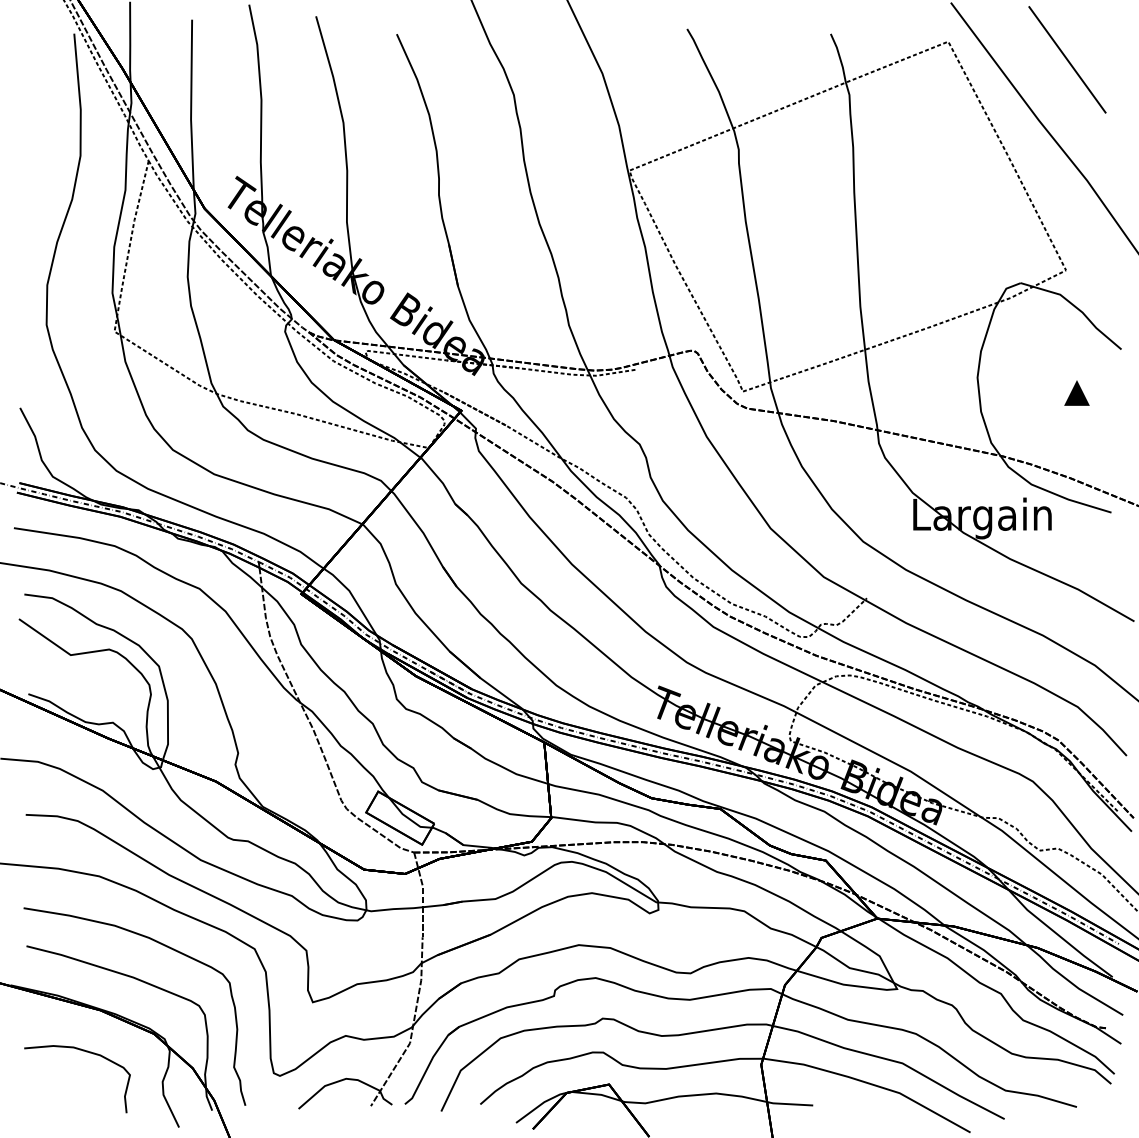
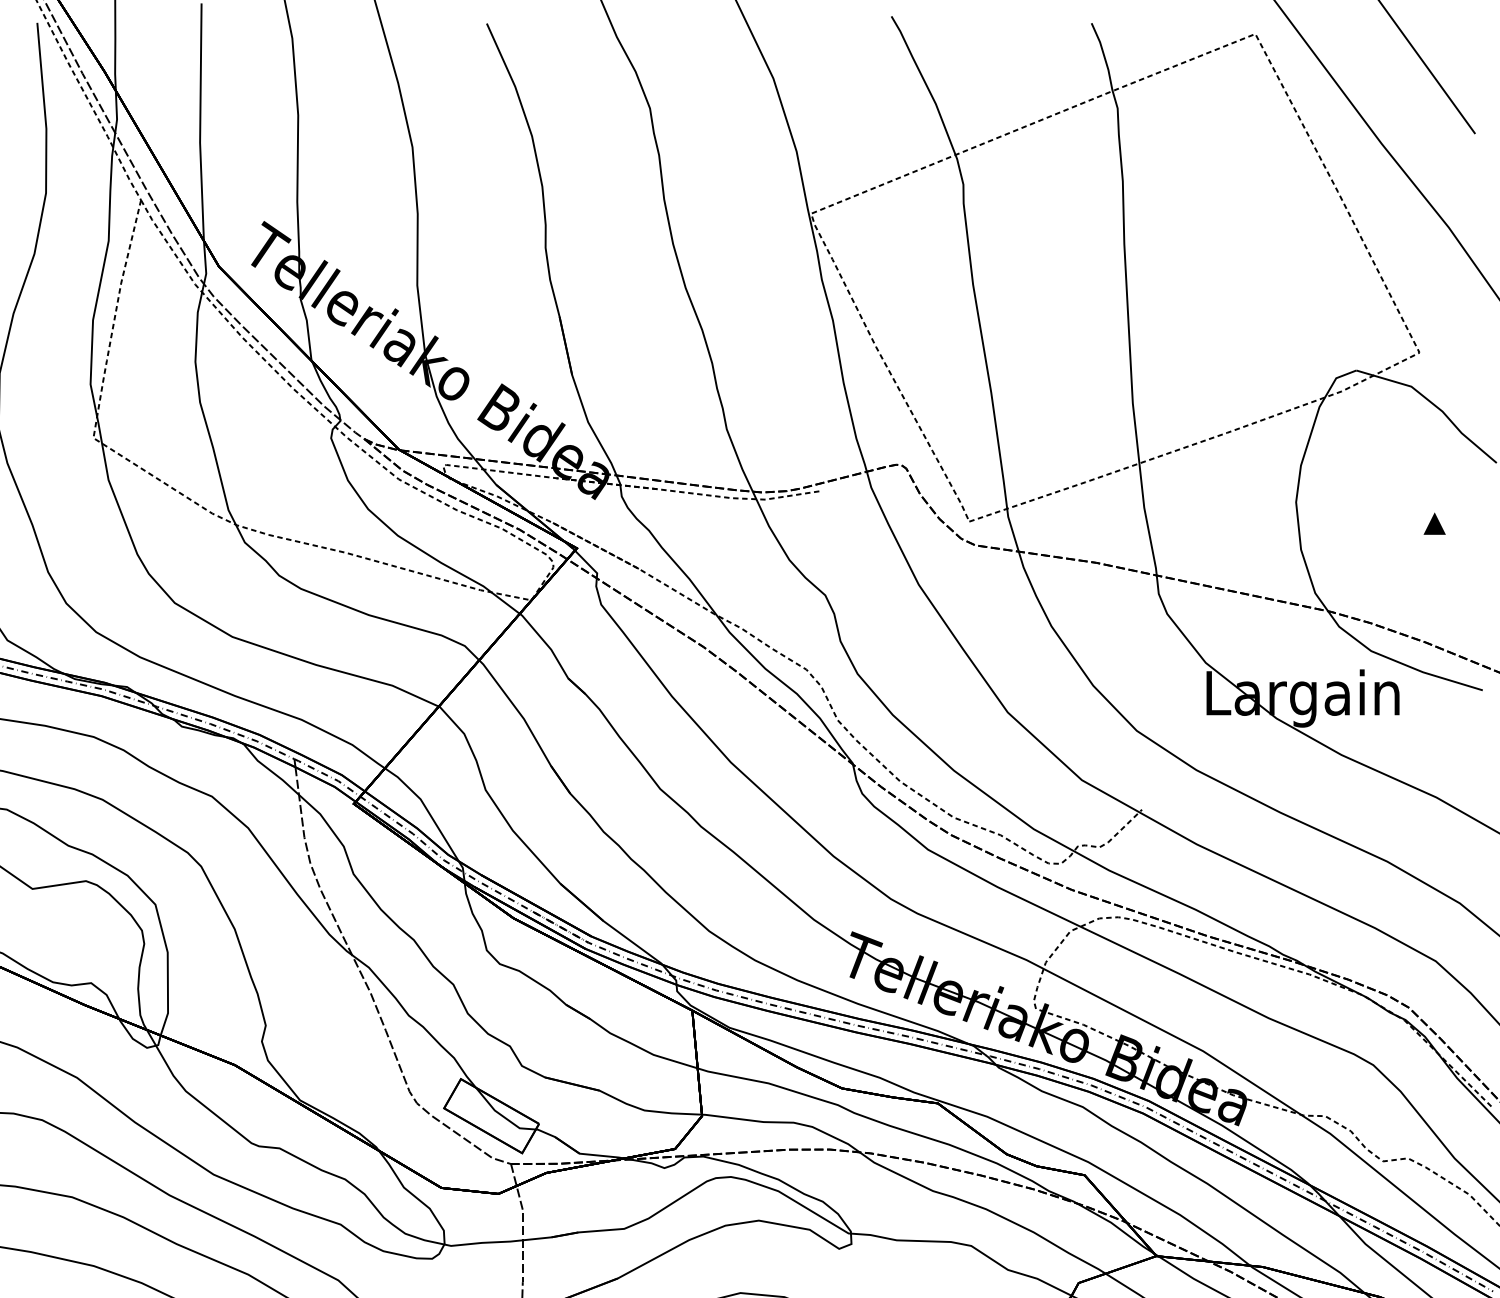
part: (1076, 392) -> (1434, 522), size x0.62

